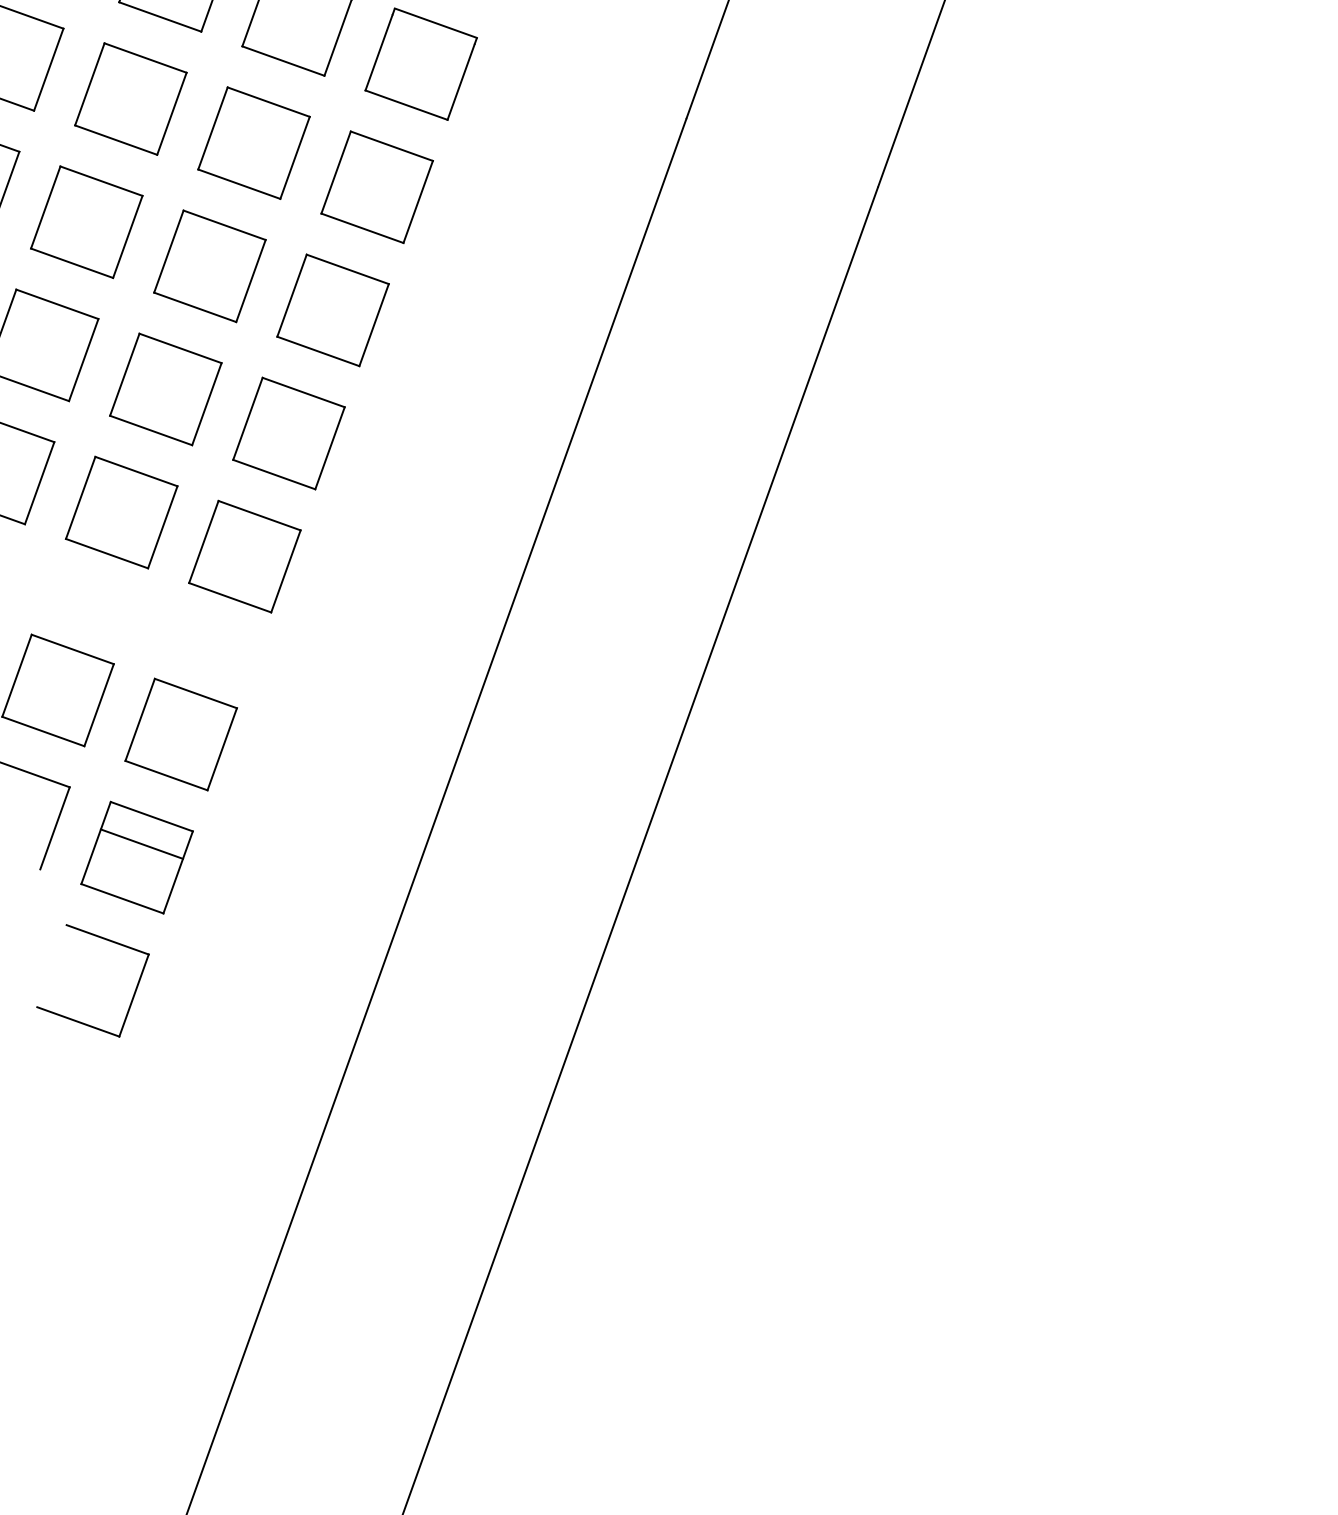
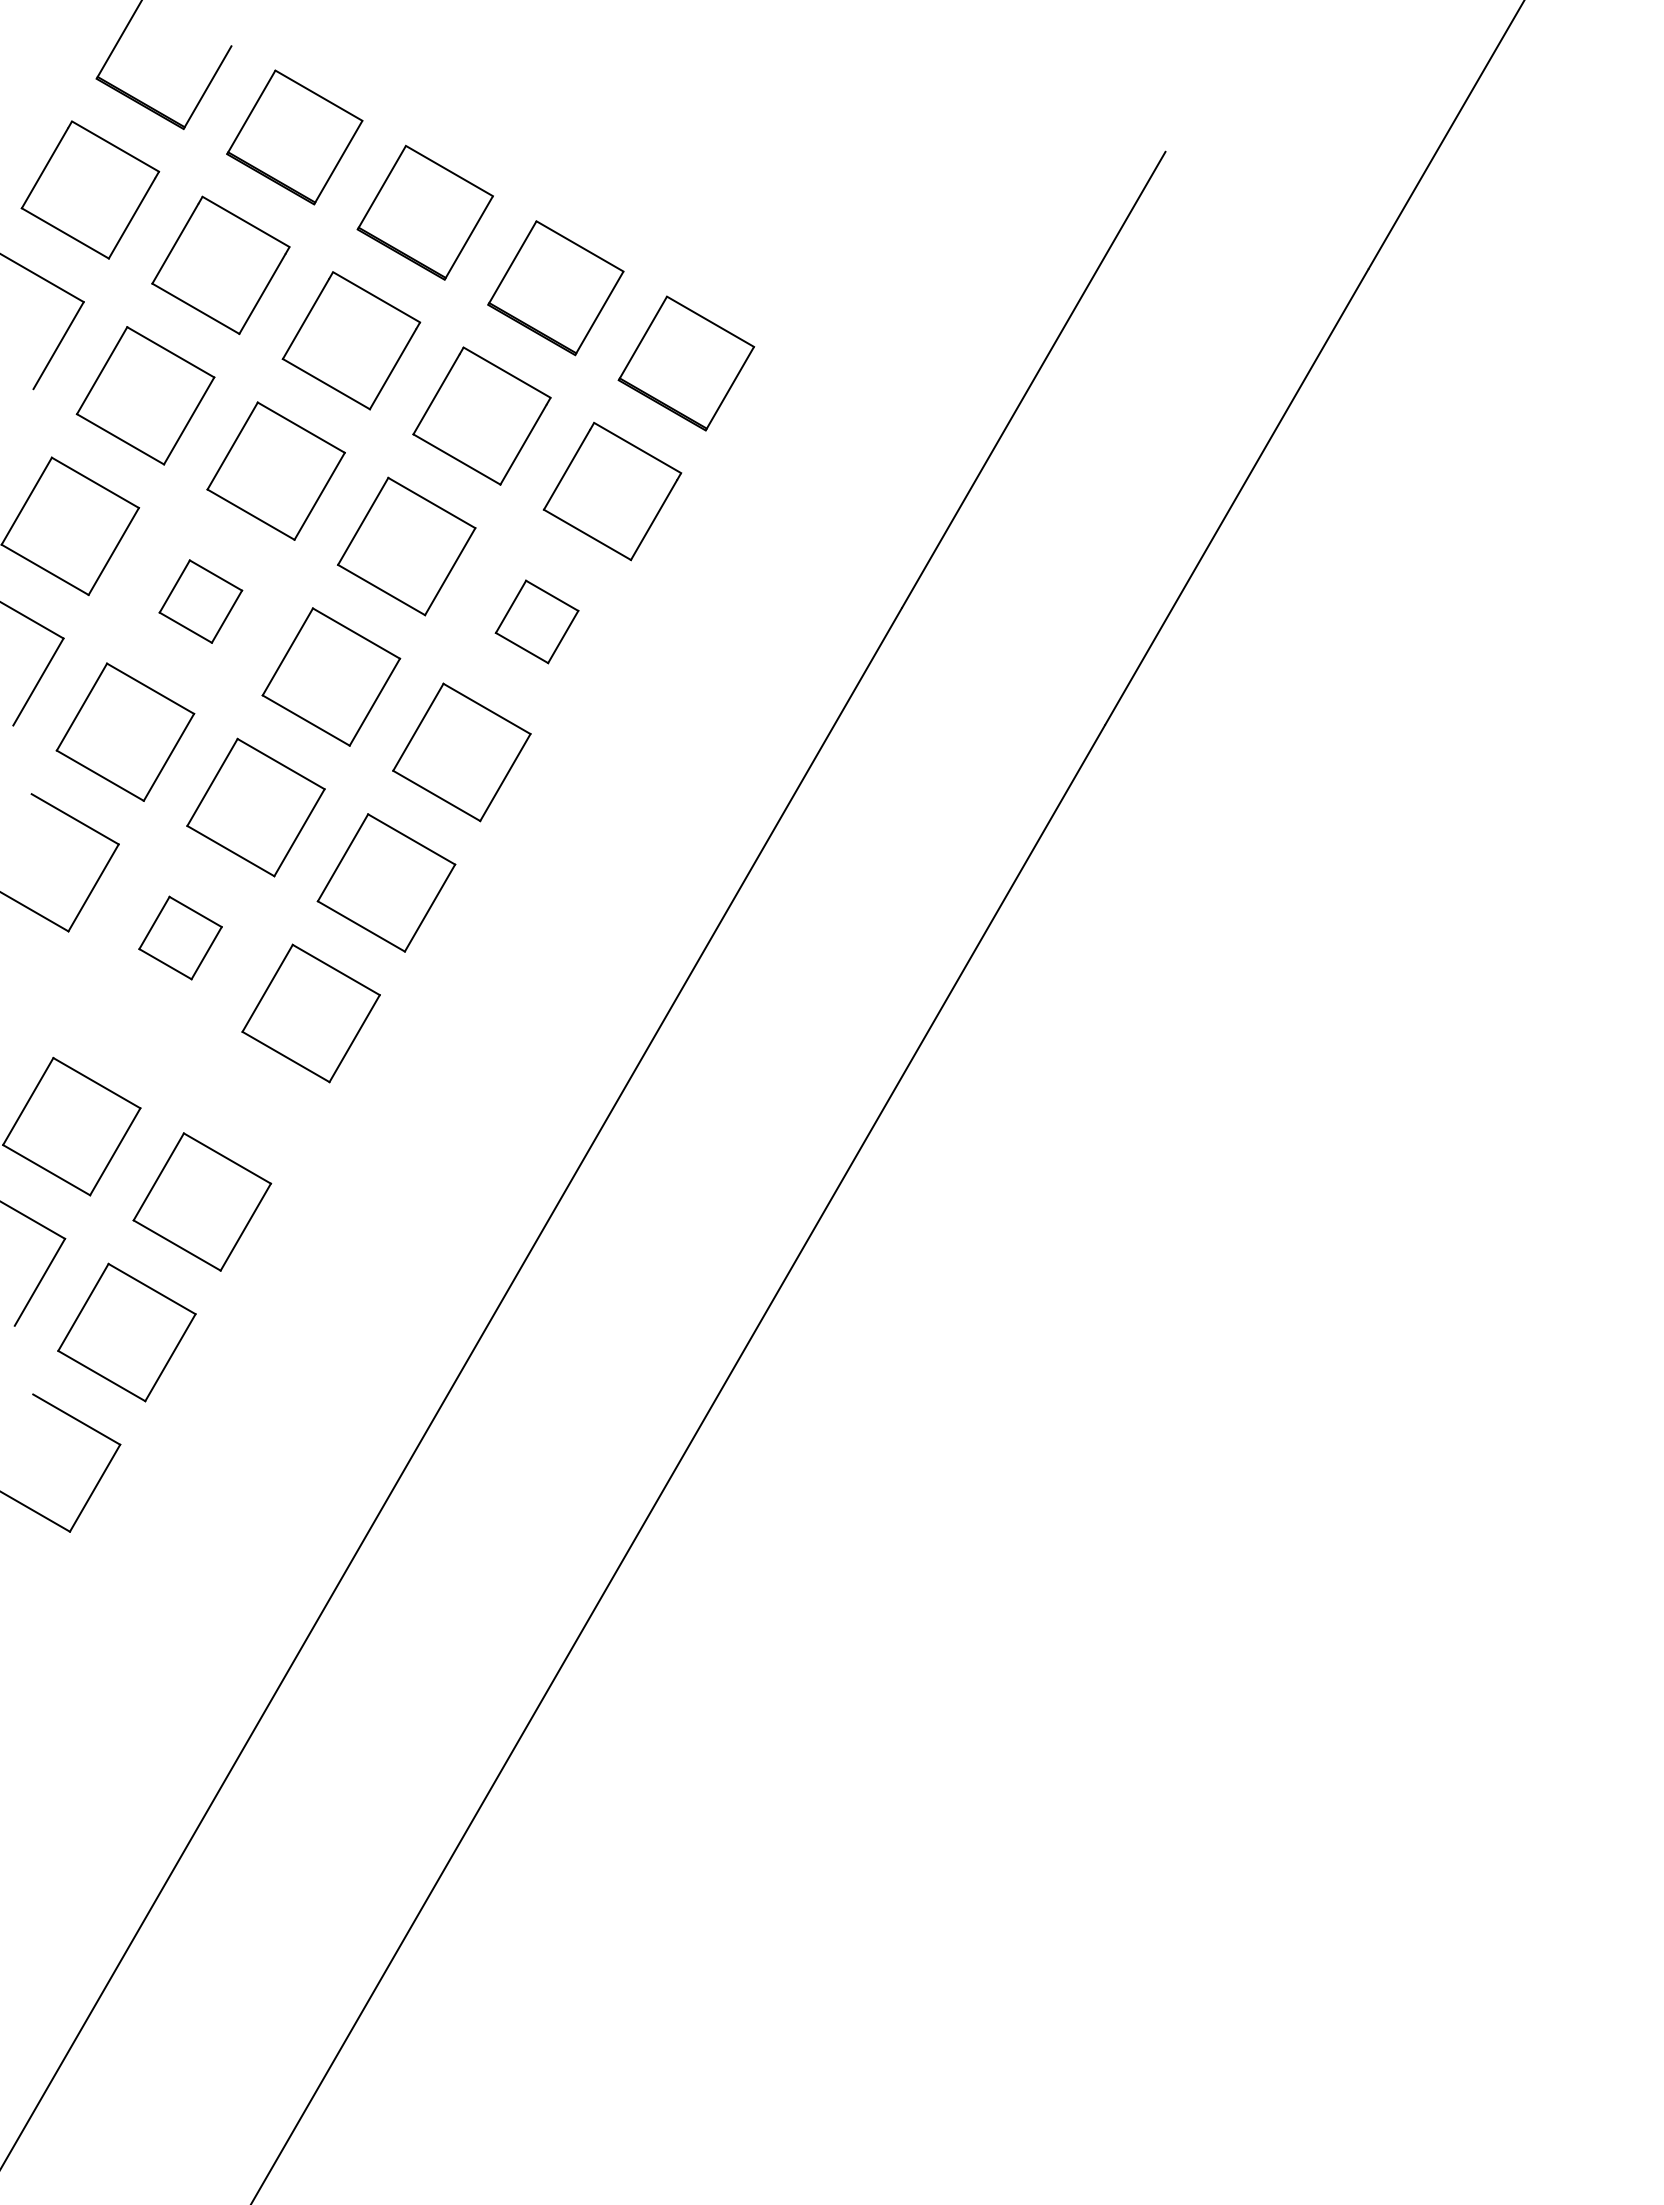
part: (376, 187) -> (536, 621), size x0.6
part: (86, 222) -> (200, 601), size x0.6
part: (121, 512) -> (180, 937), size x0.6
line: (141, 844) -> (134, 1318), removed

